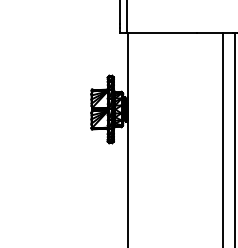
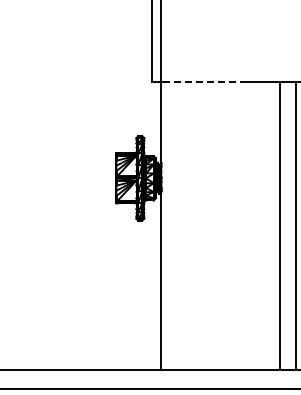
line: (163, 33) -> (206, 82), solid -> dashed

